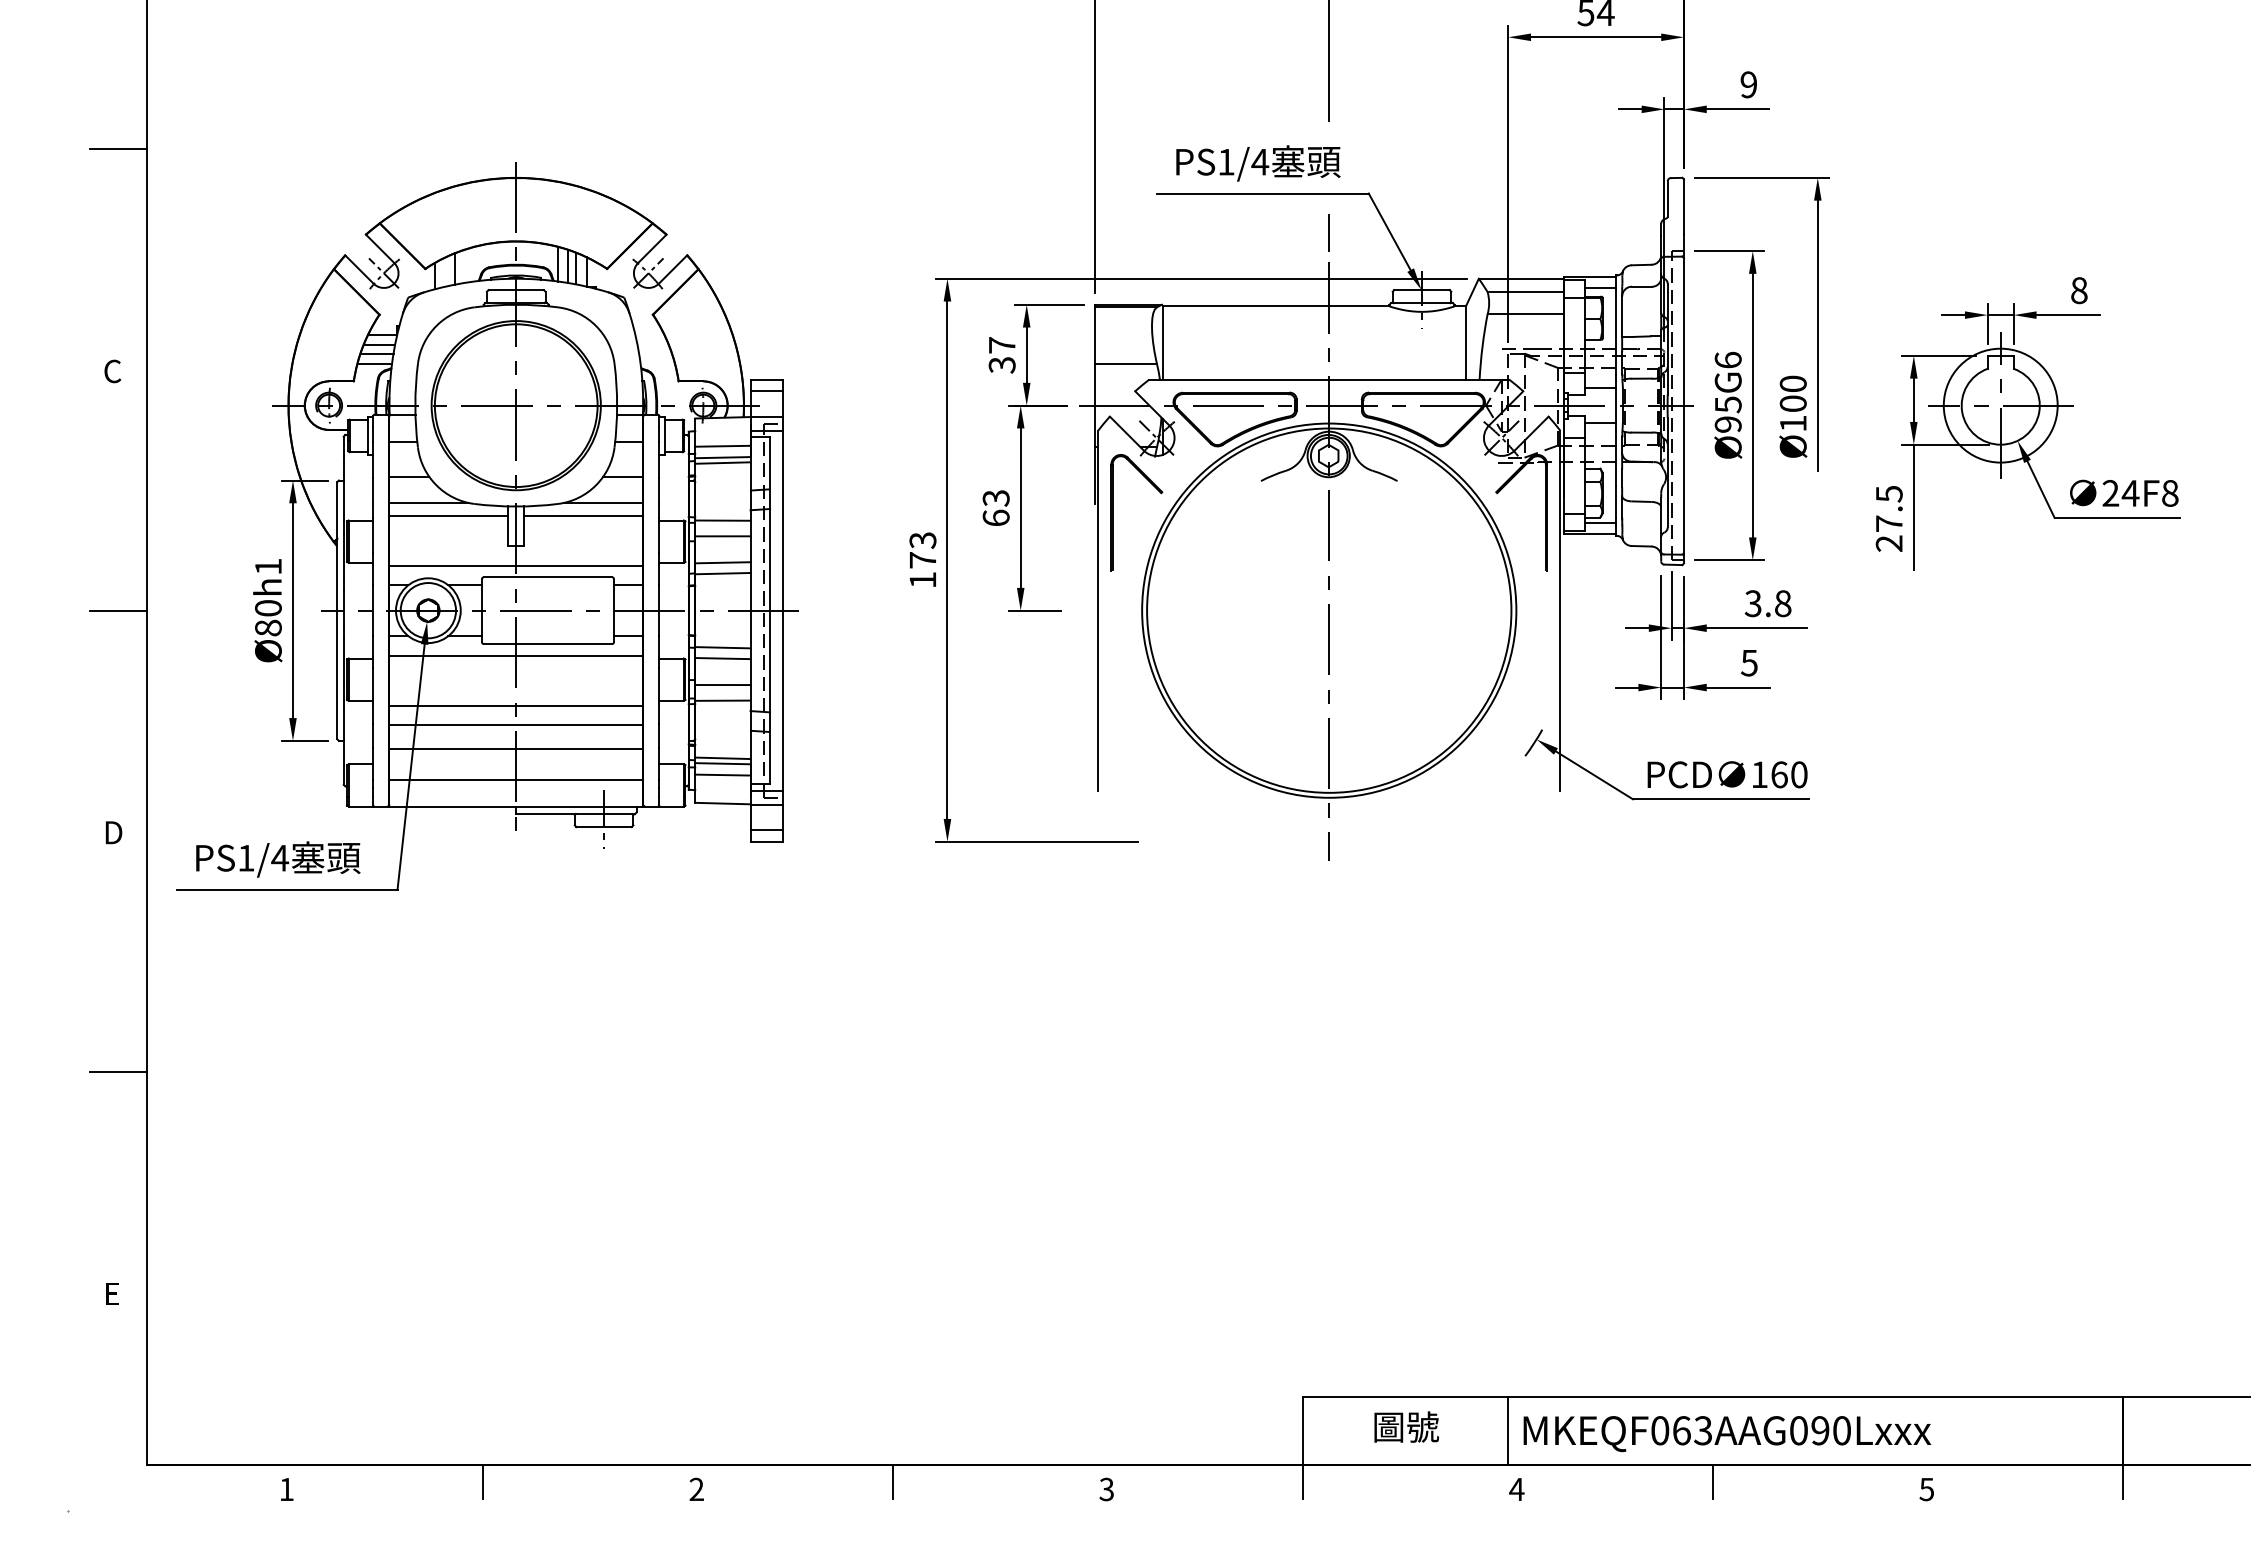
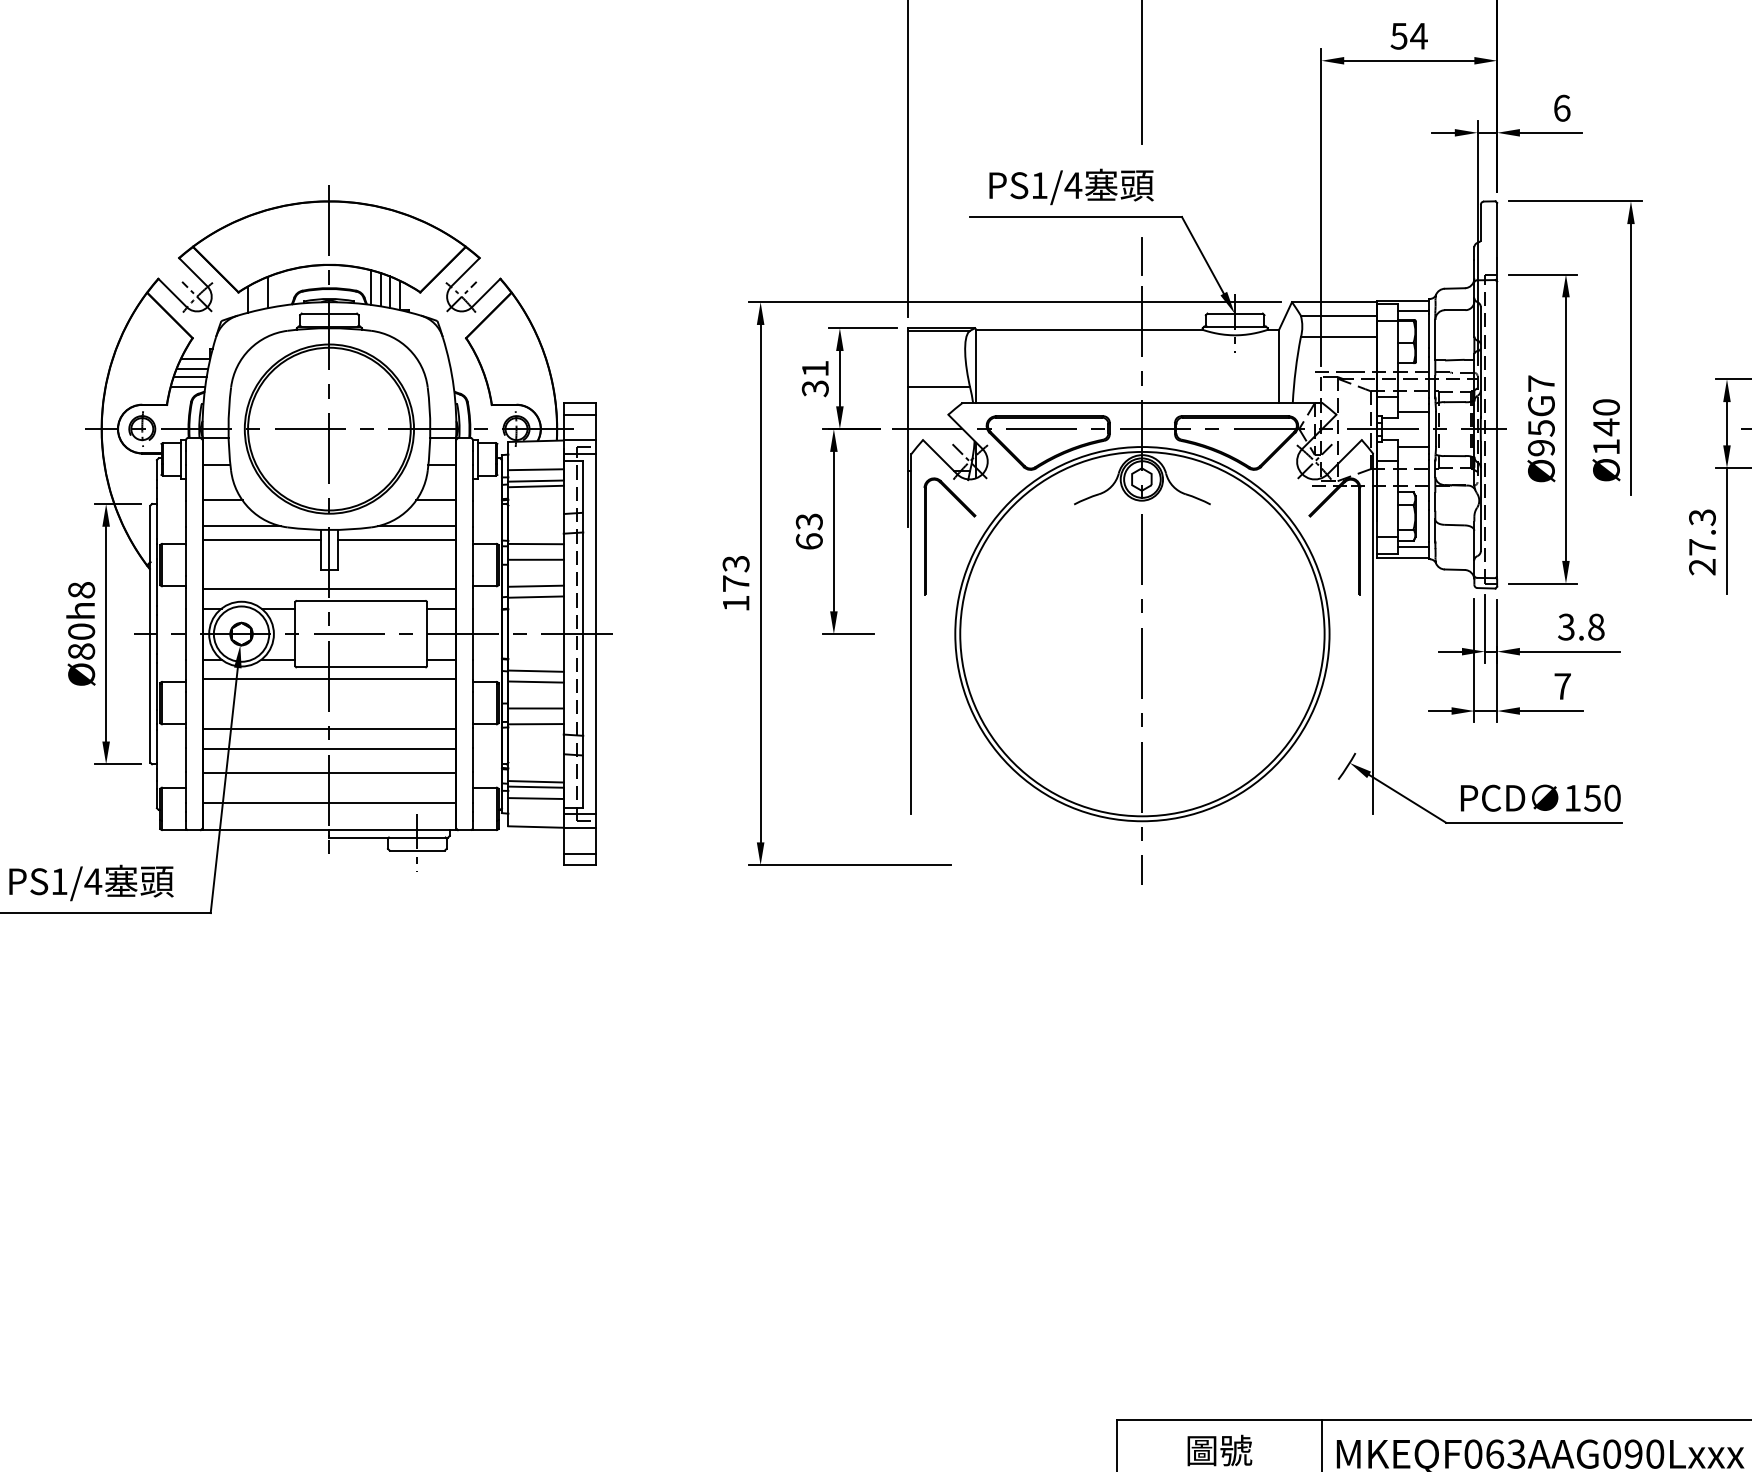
text: (1748, 84) -> (1561, 107), 9 -> 6
text: (1002, 345) -> (815, 368), 37 -> 31
text: (1727, 359) -> (1540, 382), Ø95G6 -> Ø95G7
text: (1792, 403) -> (1605, 426), Ø100 -> Ø140
text: (1888, 493) -> (1701, 516), 27.5 -> 27.3
text: (268, 566) -> (81, 589), Ø80h1 -> Ø80h8
text: (1749, 663) -> (1562, 686), 5 -> 7
text: (1779, 774) -> (1592, 797), 160 -> 150

